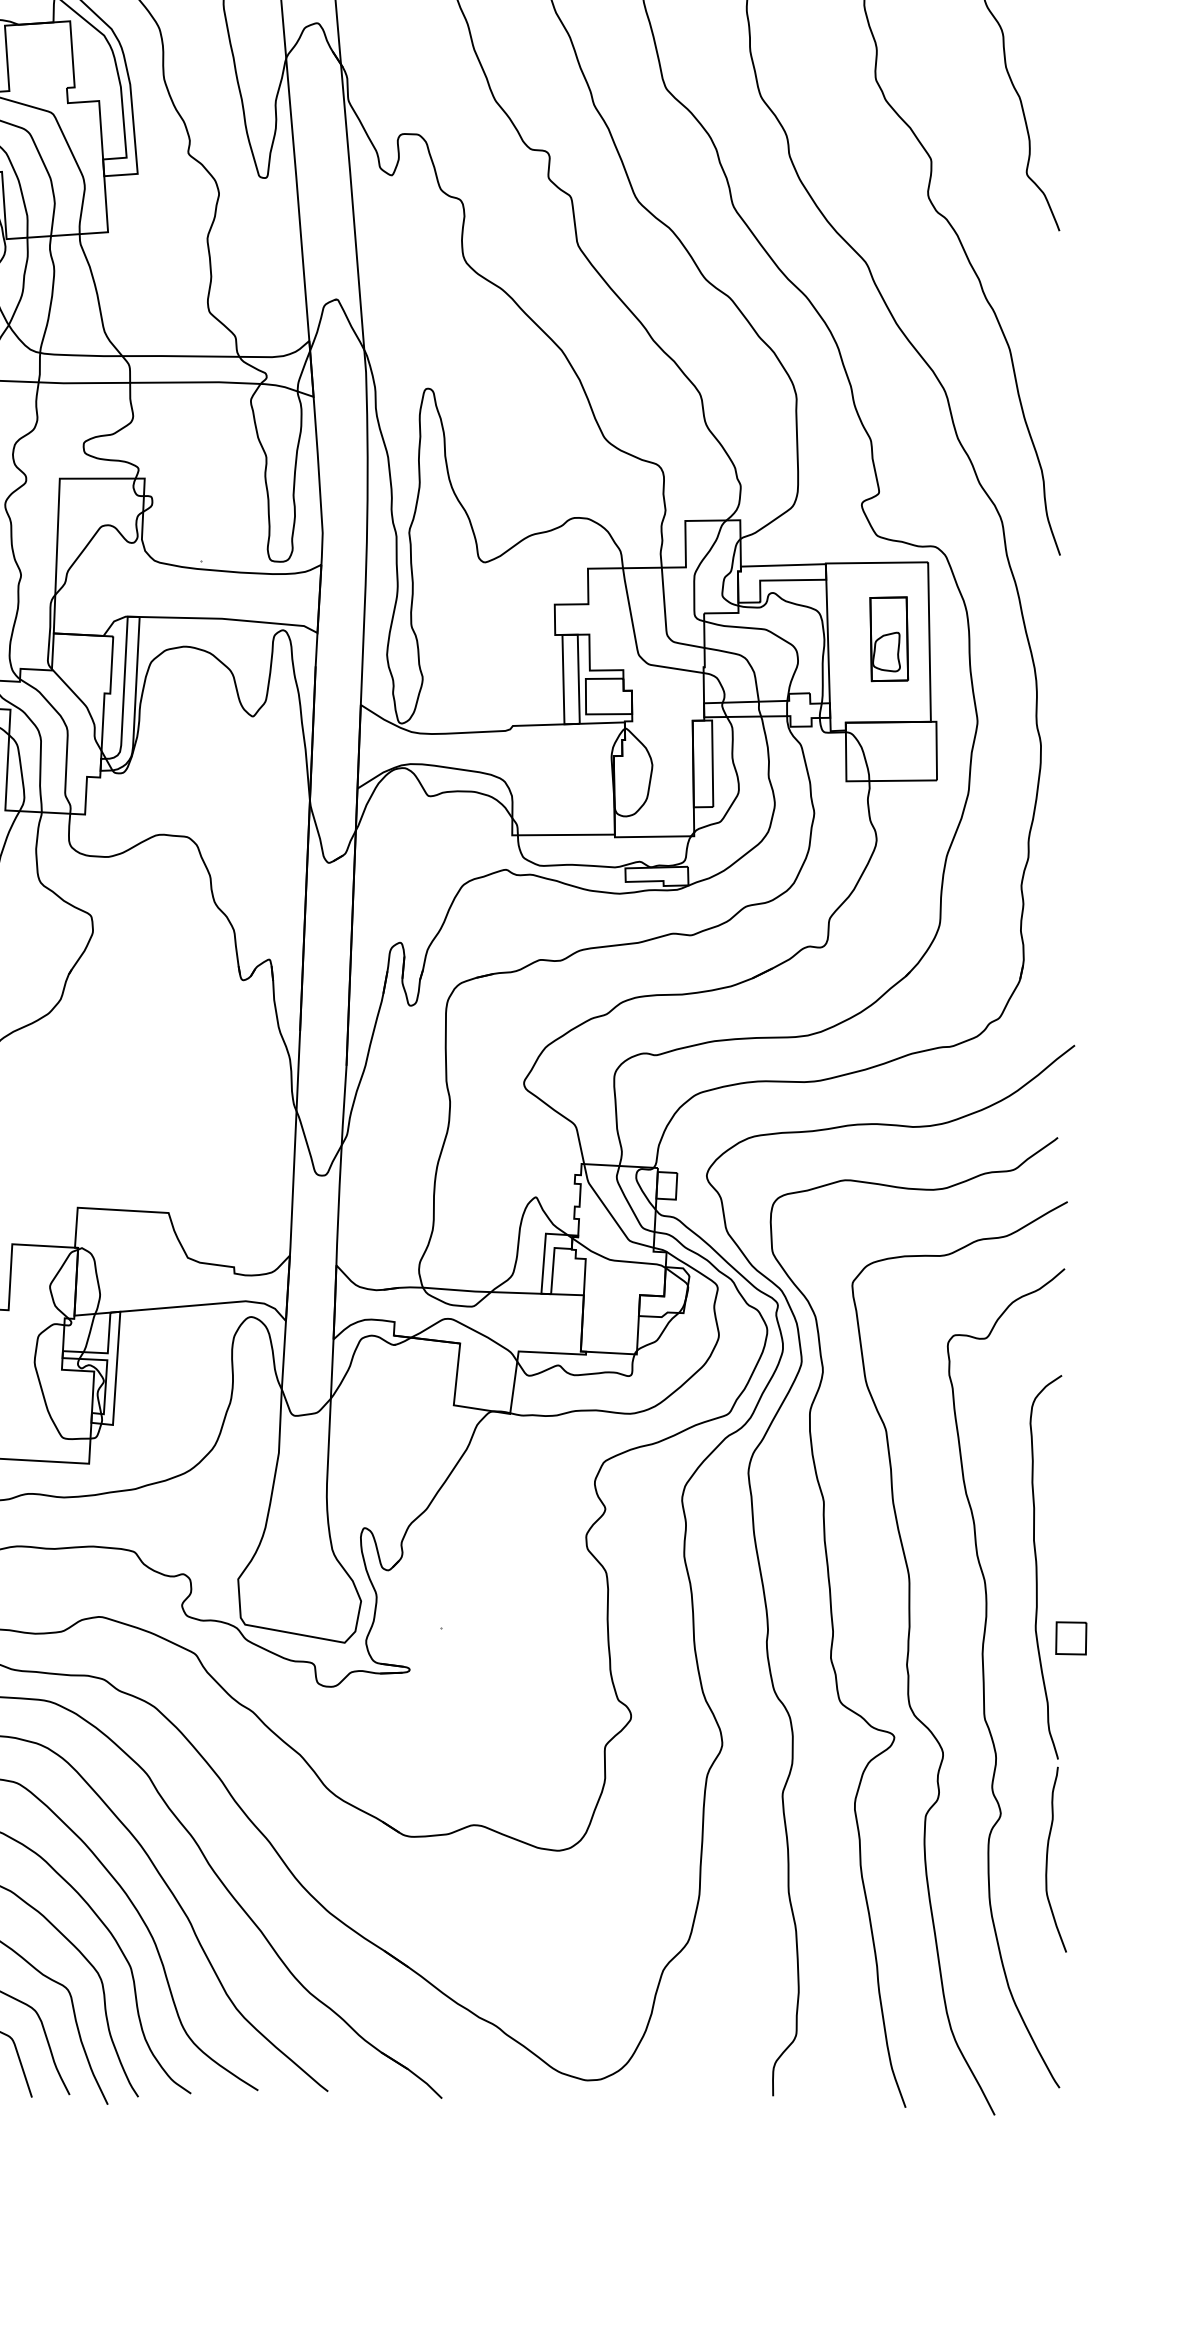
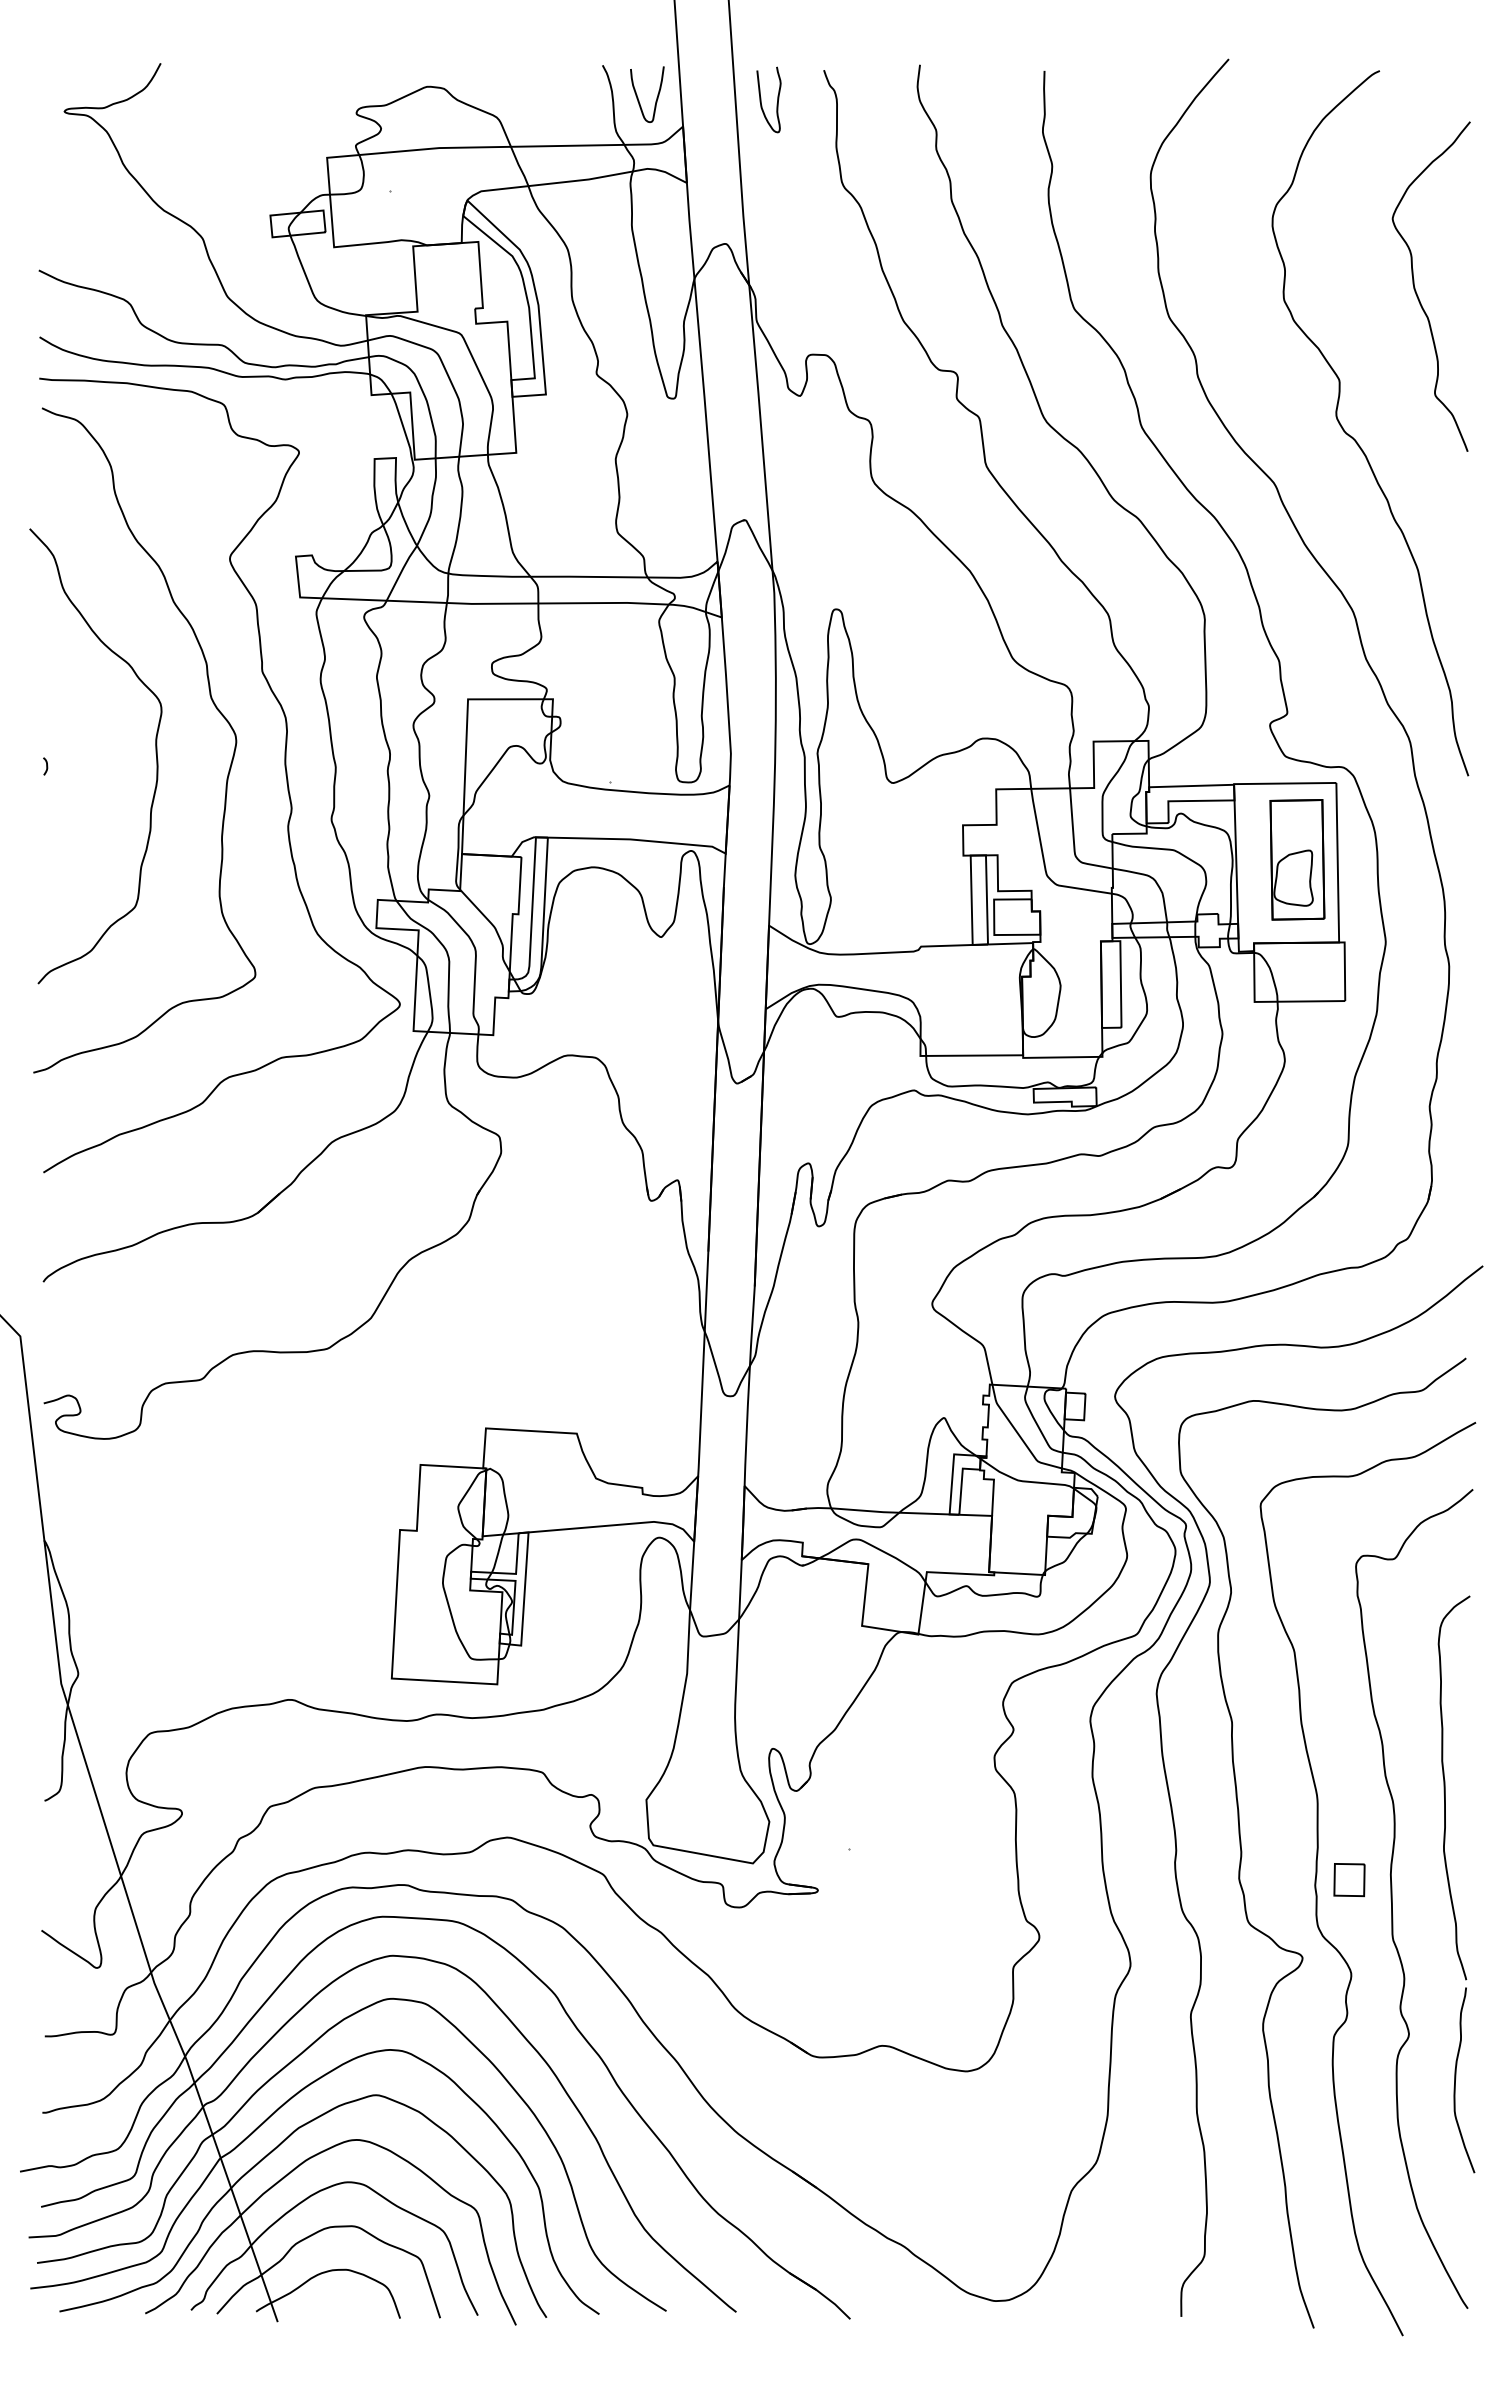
part: (889, 638) -> (1297, 859), size x1.43
part: (1071, 1638) -> (1349, 1880), moved

